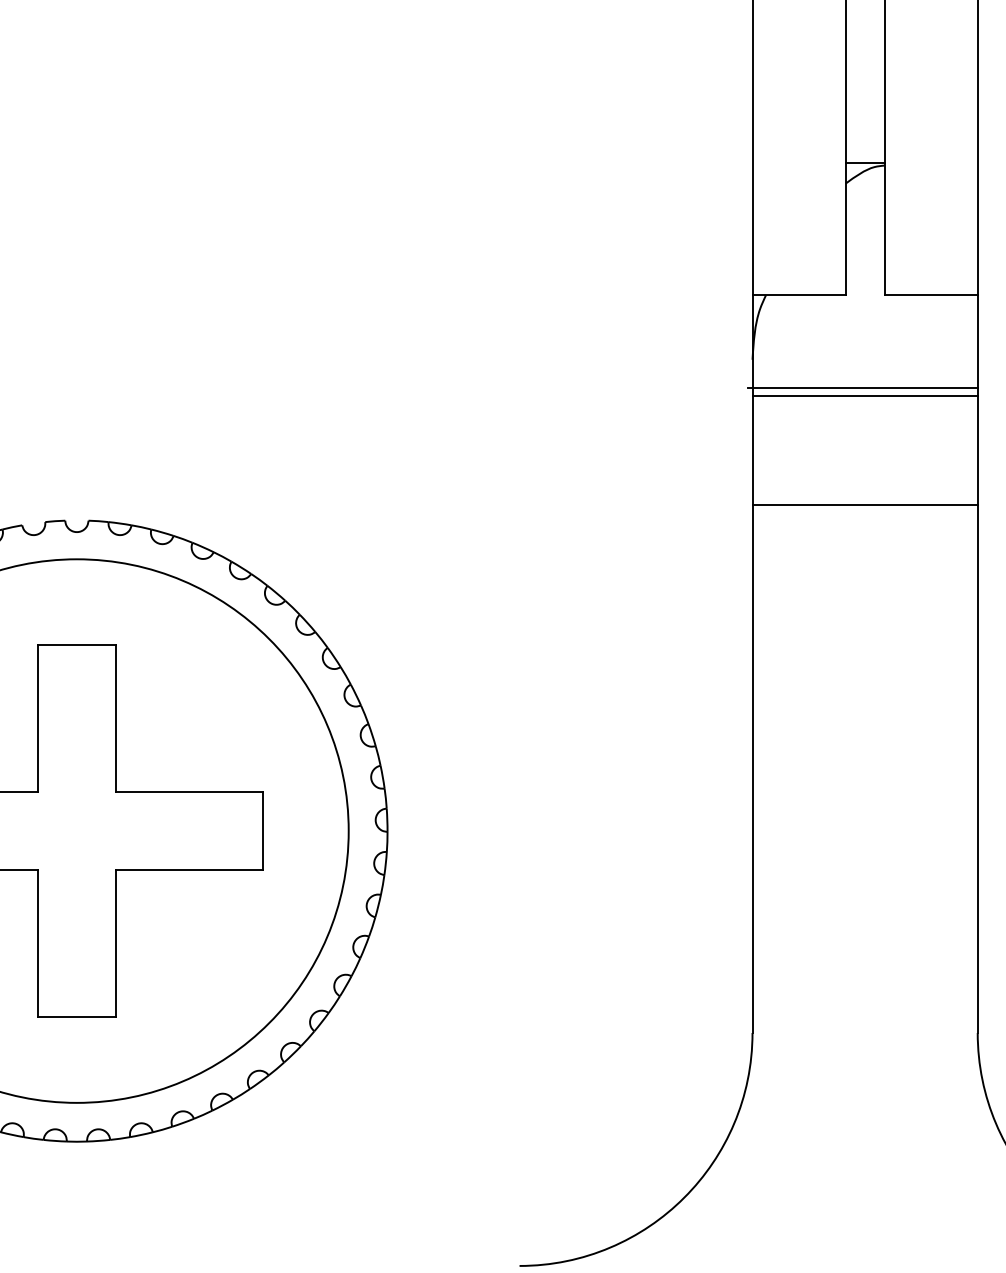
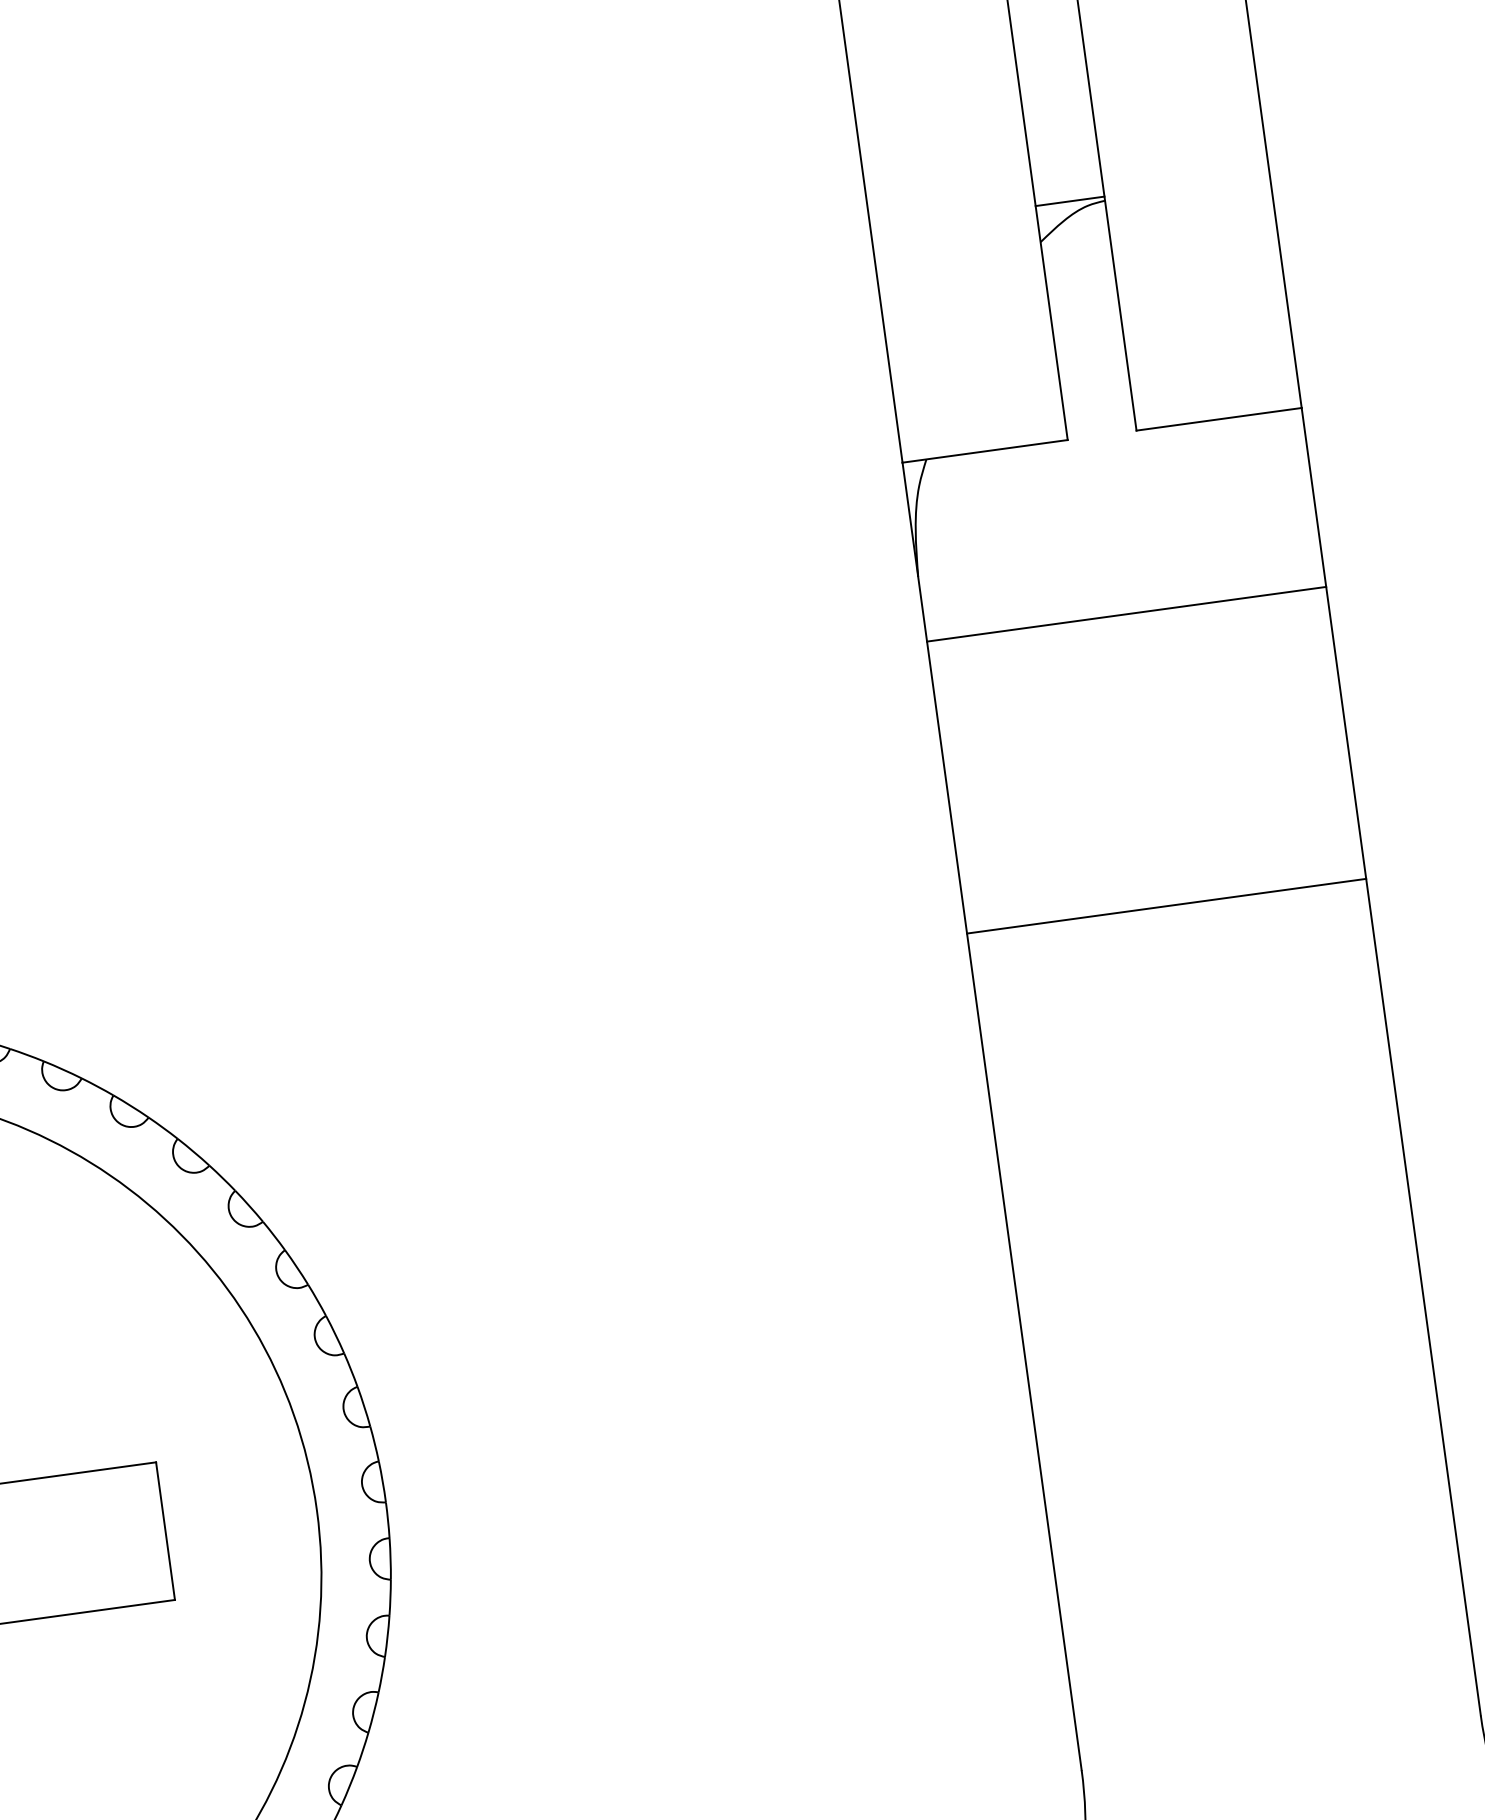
line: (862, 388) -> (1120, 601), removed
line: (864, 504) -> (1165, 905), moved

